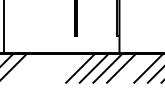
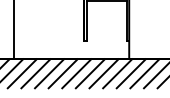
line: (25, 68) -> (35, 73), added
line: (39, 68) -> (49, 73), added
line: (52, 68) -> (62, 73), added
line: (66, 68) -> (76, 73), added
line: (134, 68) -> (144, 73), added

